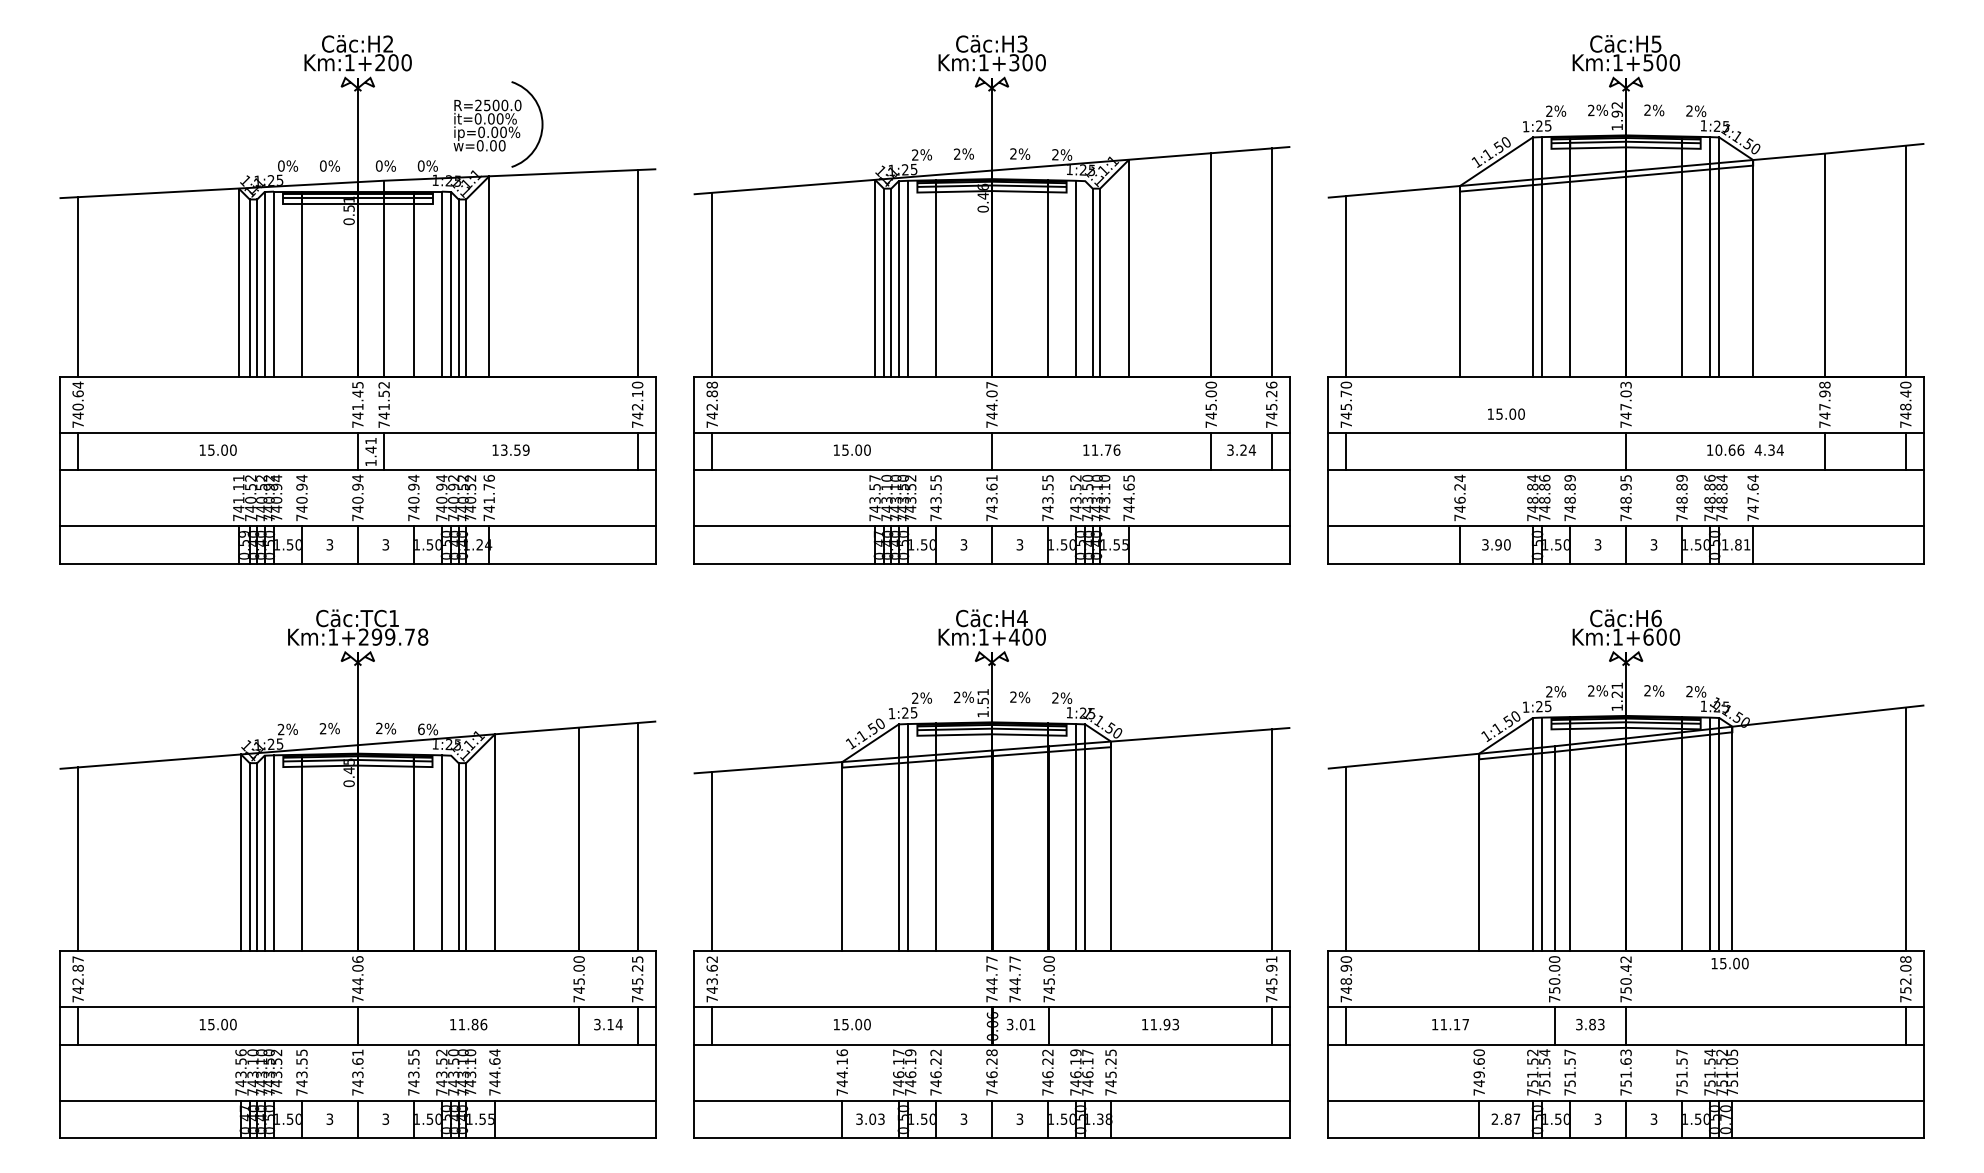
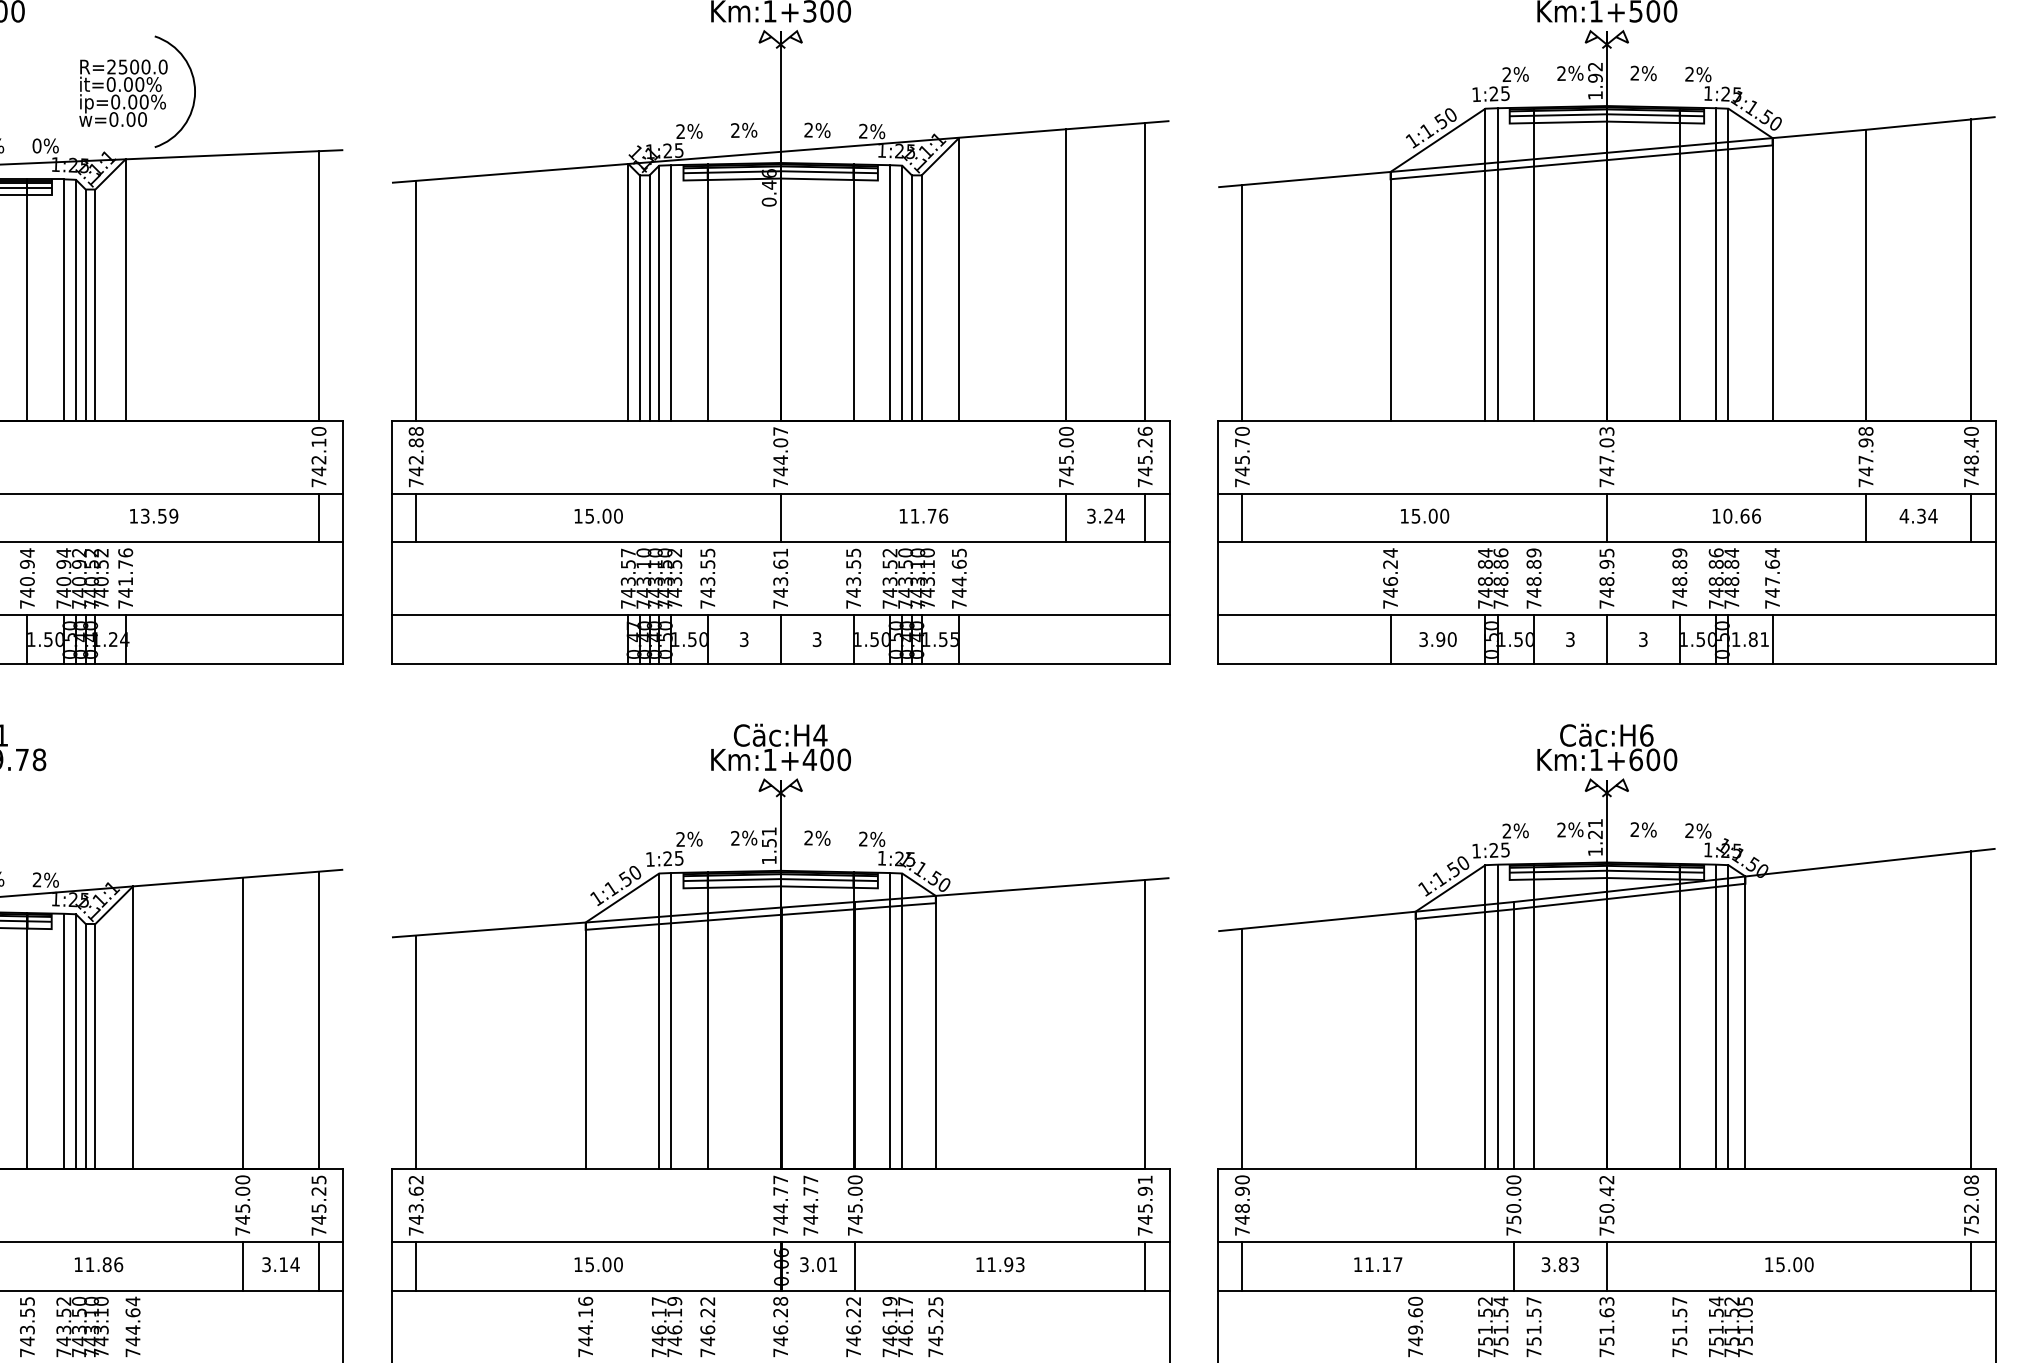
line: (1085, 279) -> (902, 293), added
text: (1506, 413) -> (1425, 515), moved
text: (1768, 449) -> (1917, 515), moved
text: (421, 729) -> (37, 880), 6% -> 2%
line: (451, 853) -> (76, 1041), added
text: (1729, 963) -> (1788, 1264), moved

